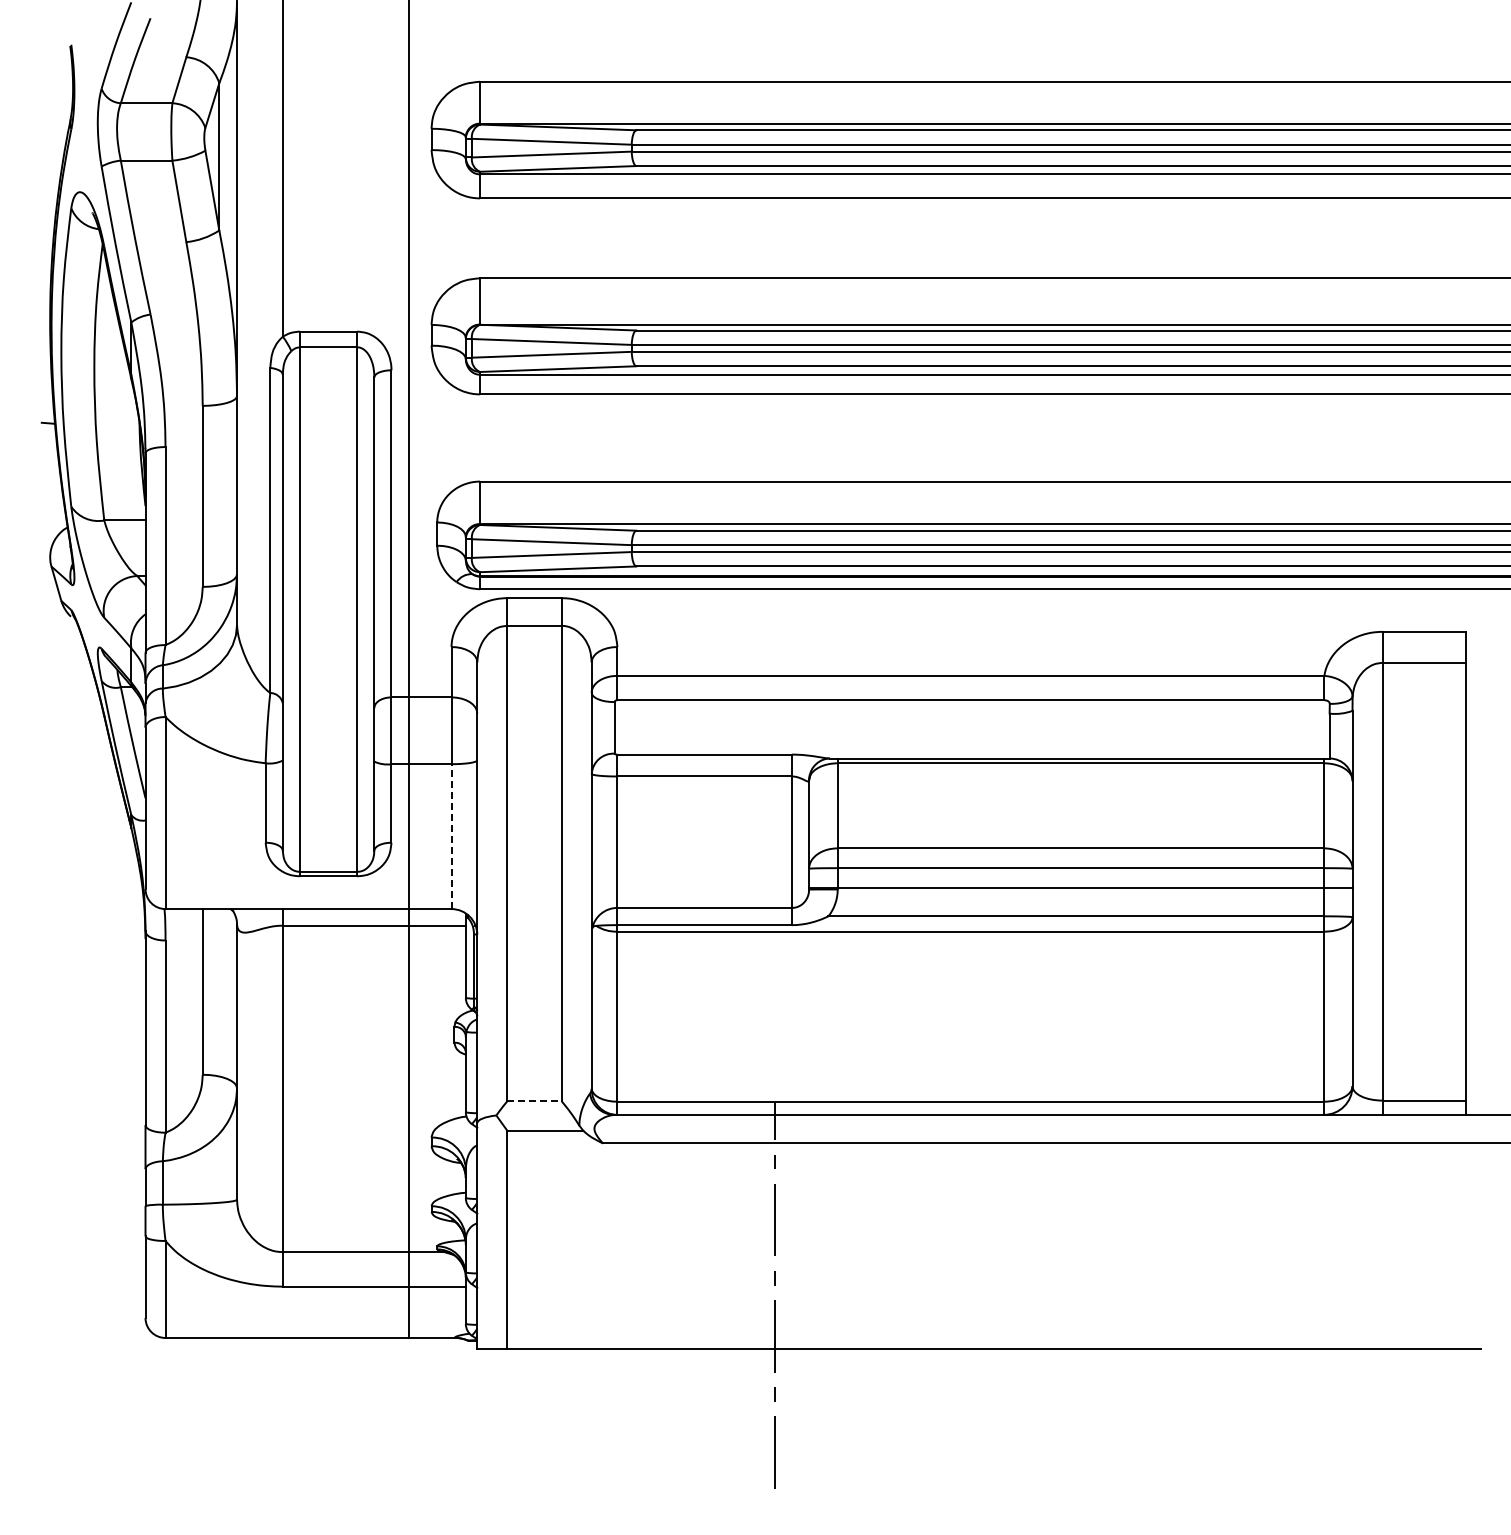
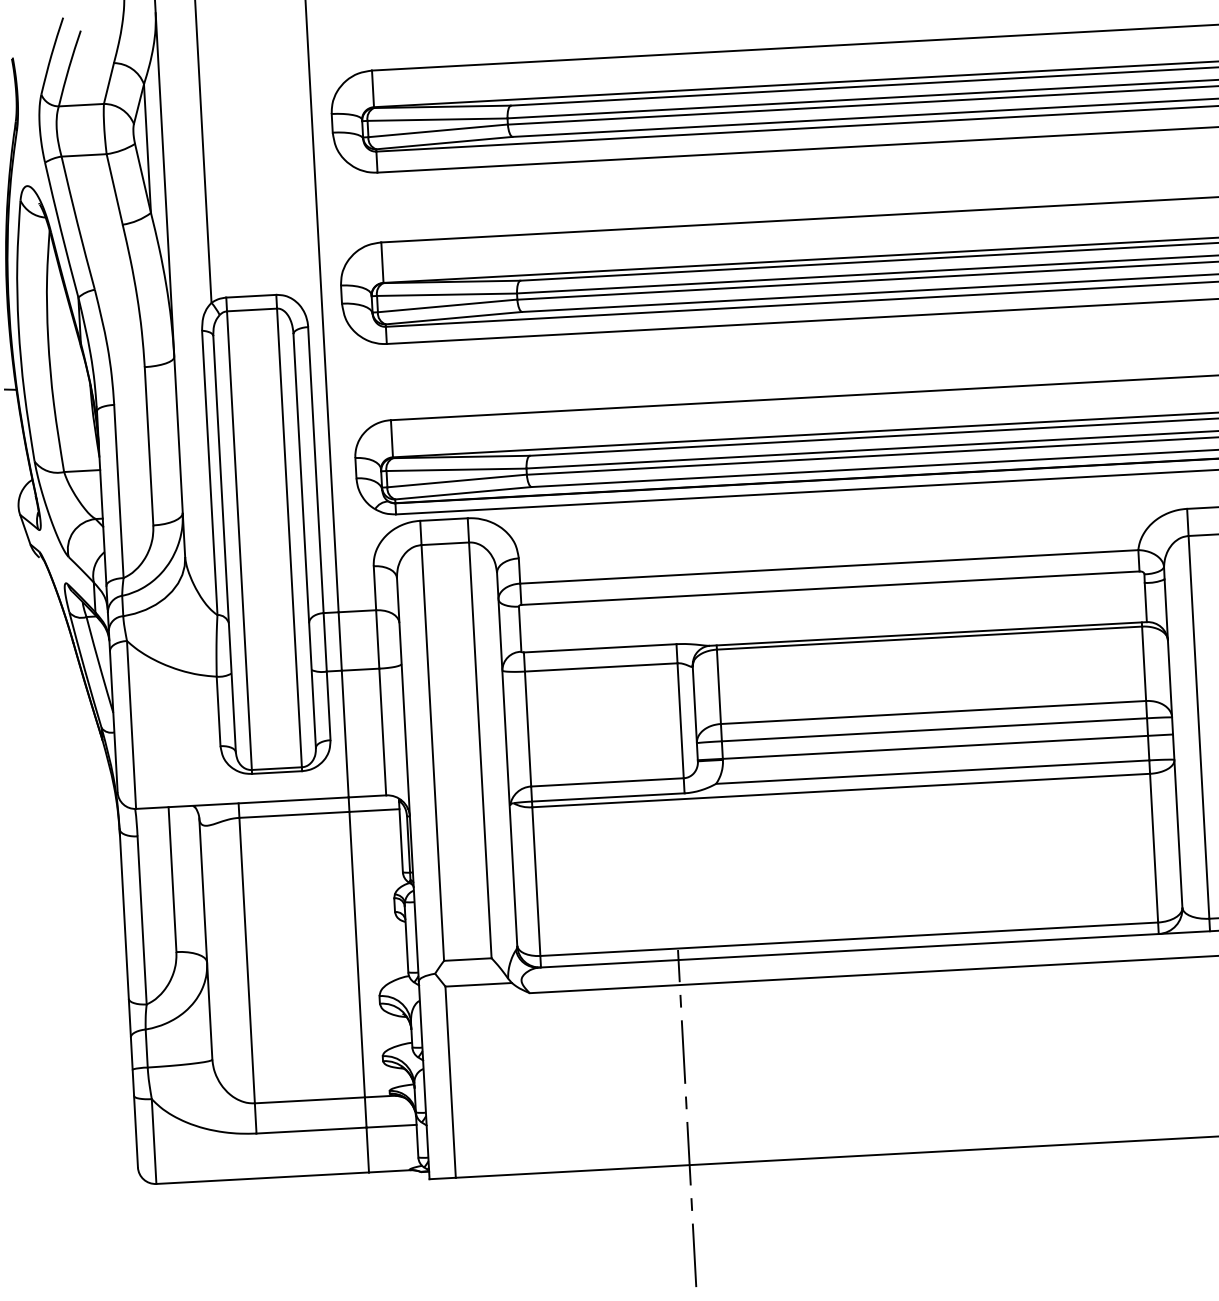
line: (451, 836) -> (382, 731), dashed -> solid
line: (534, 1101) -> (467, 959), dashed -> solid

